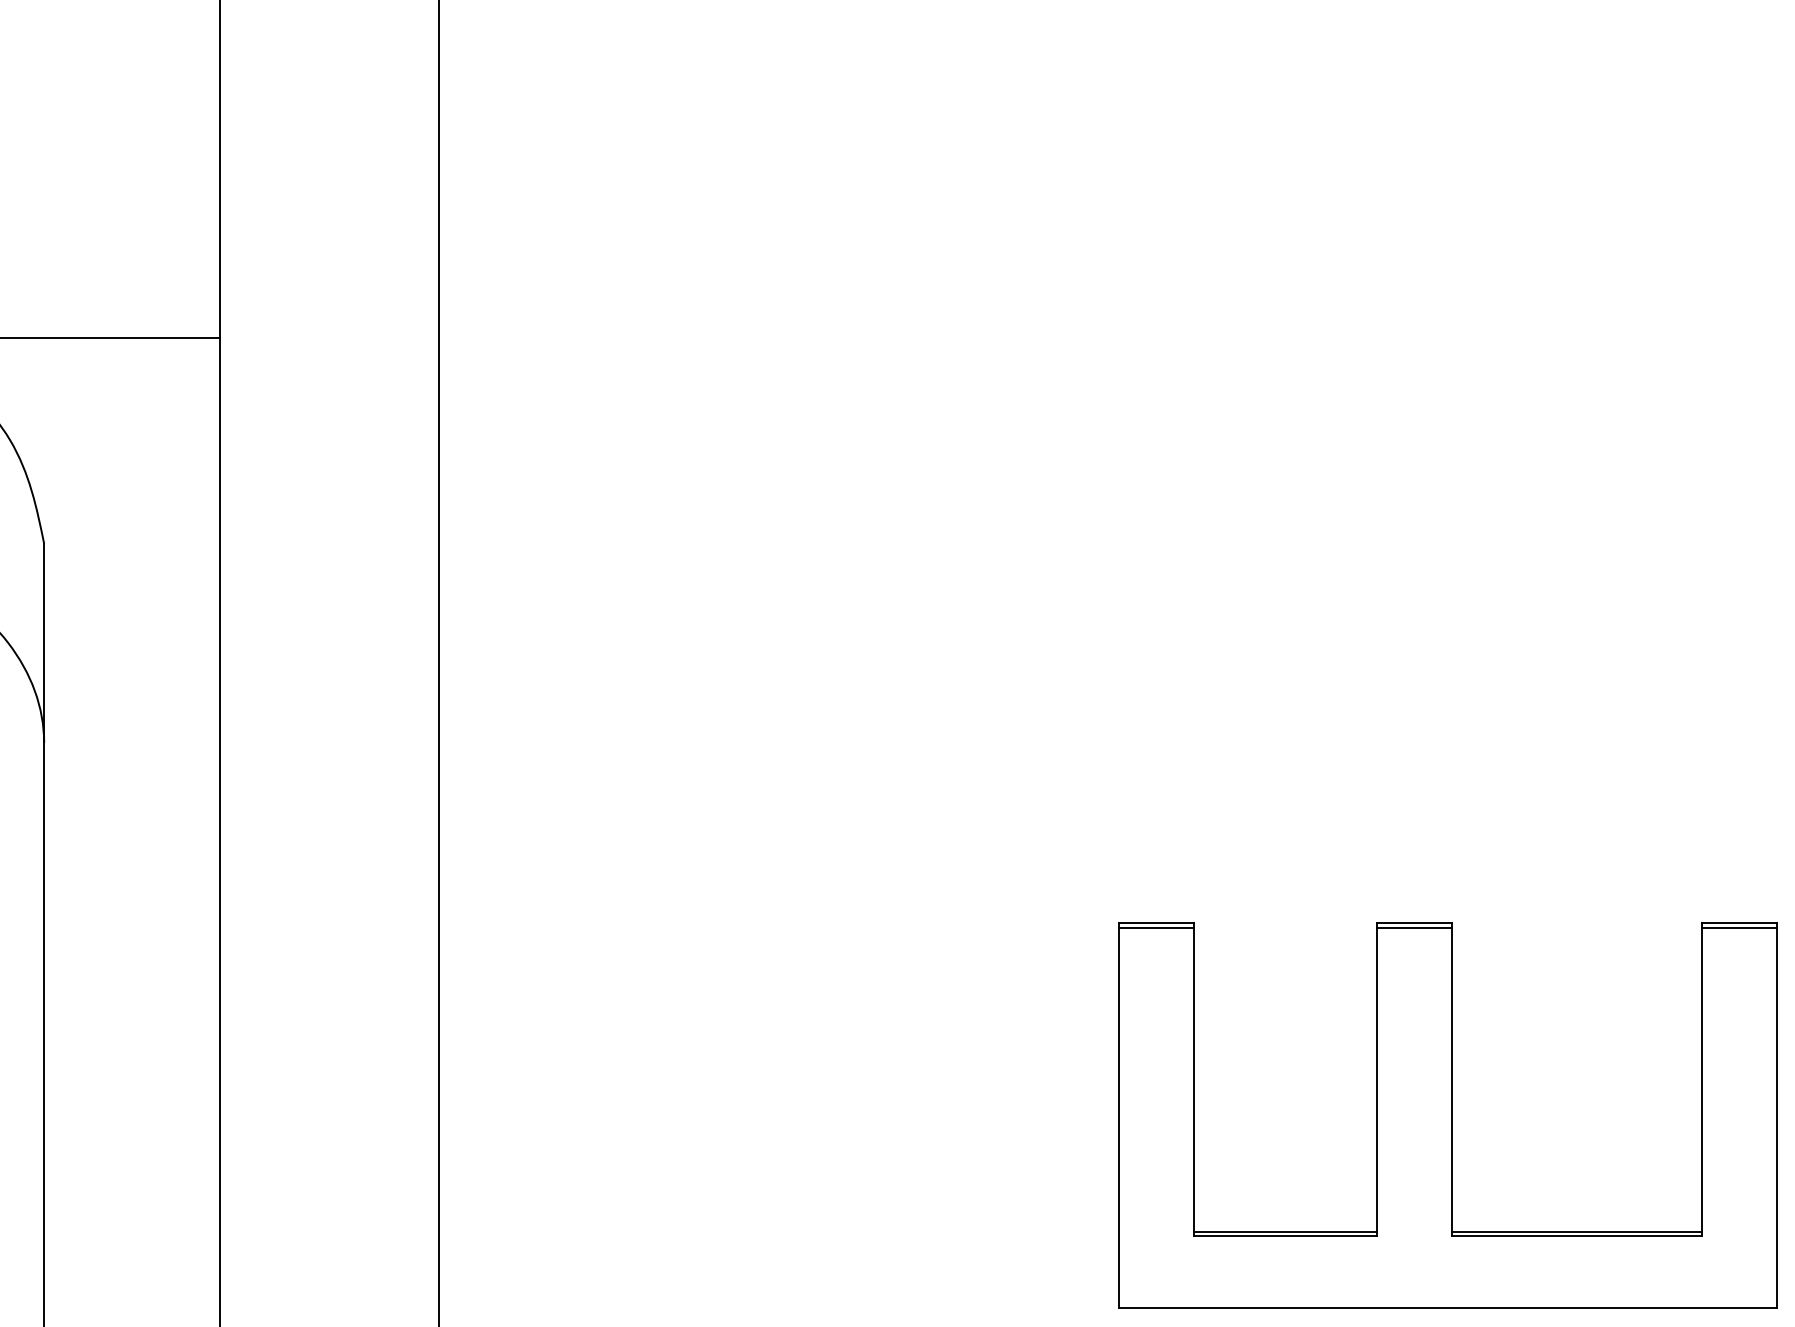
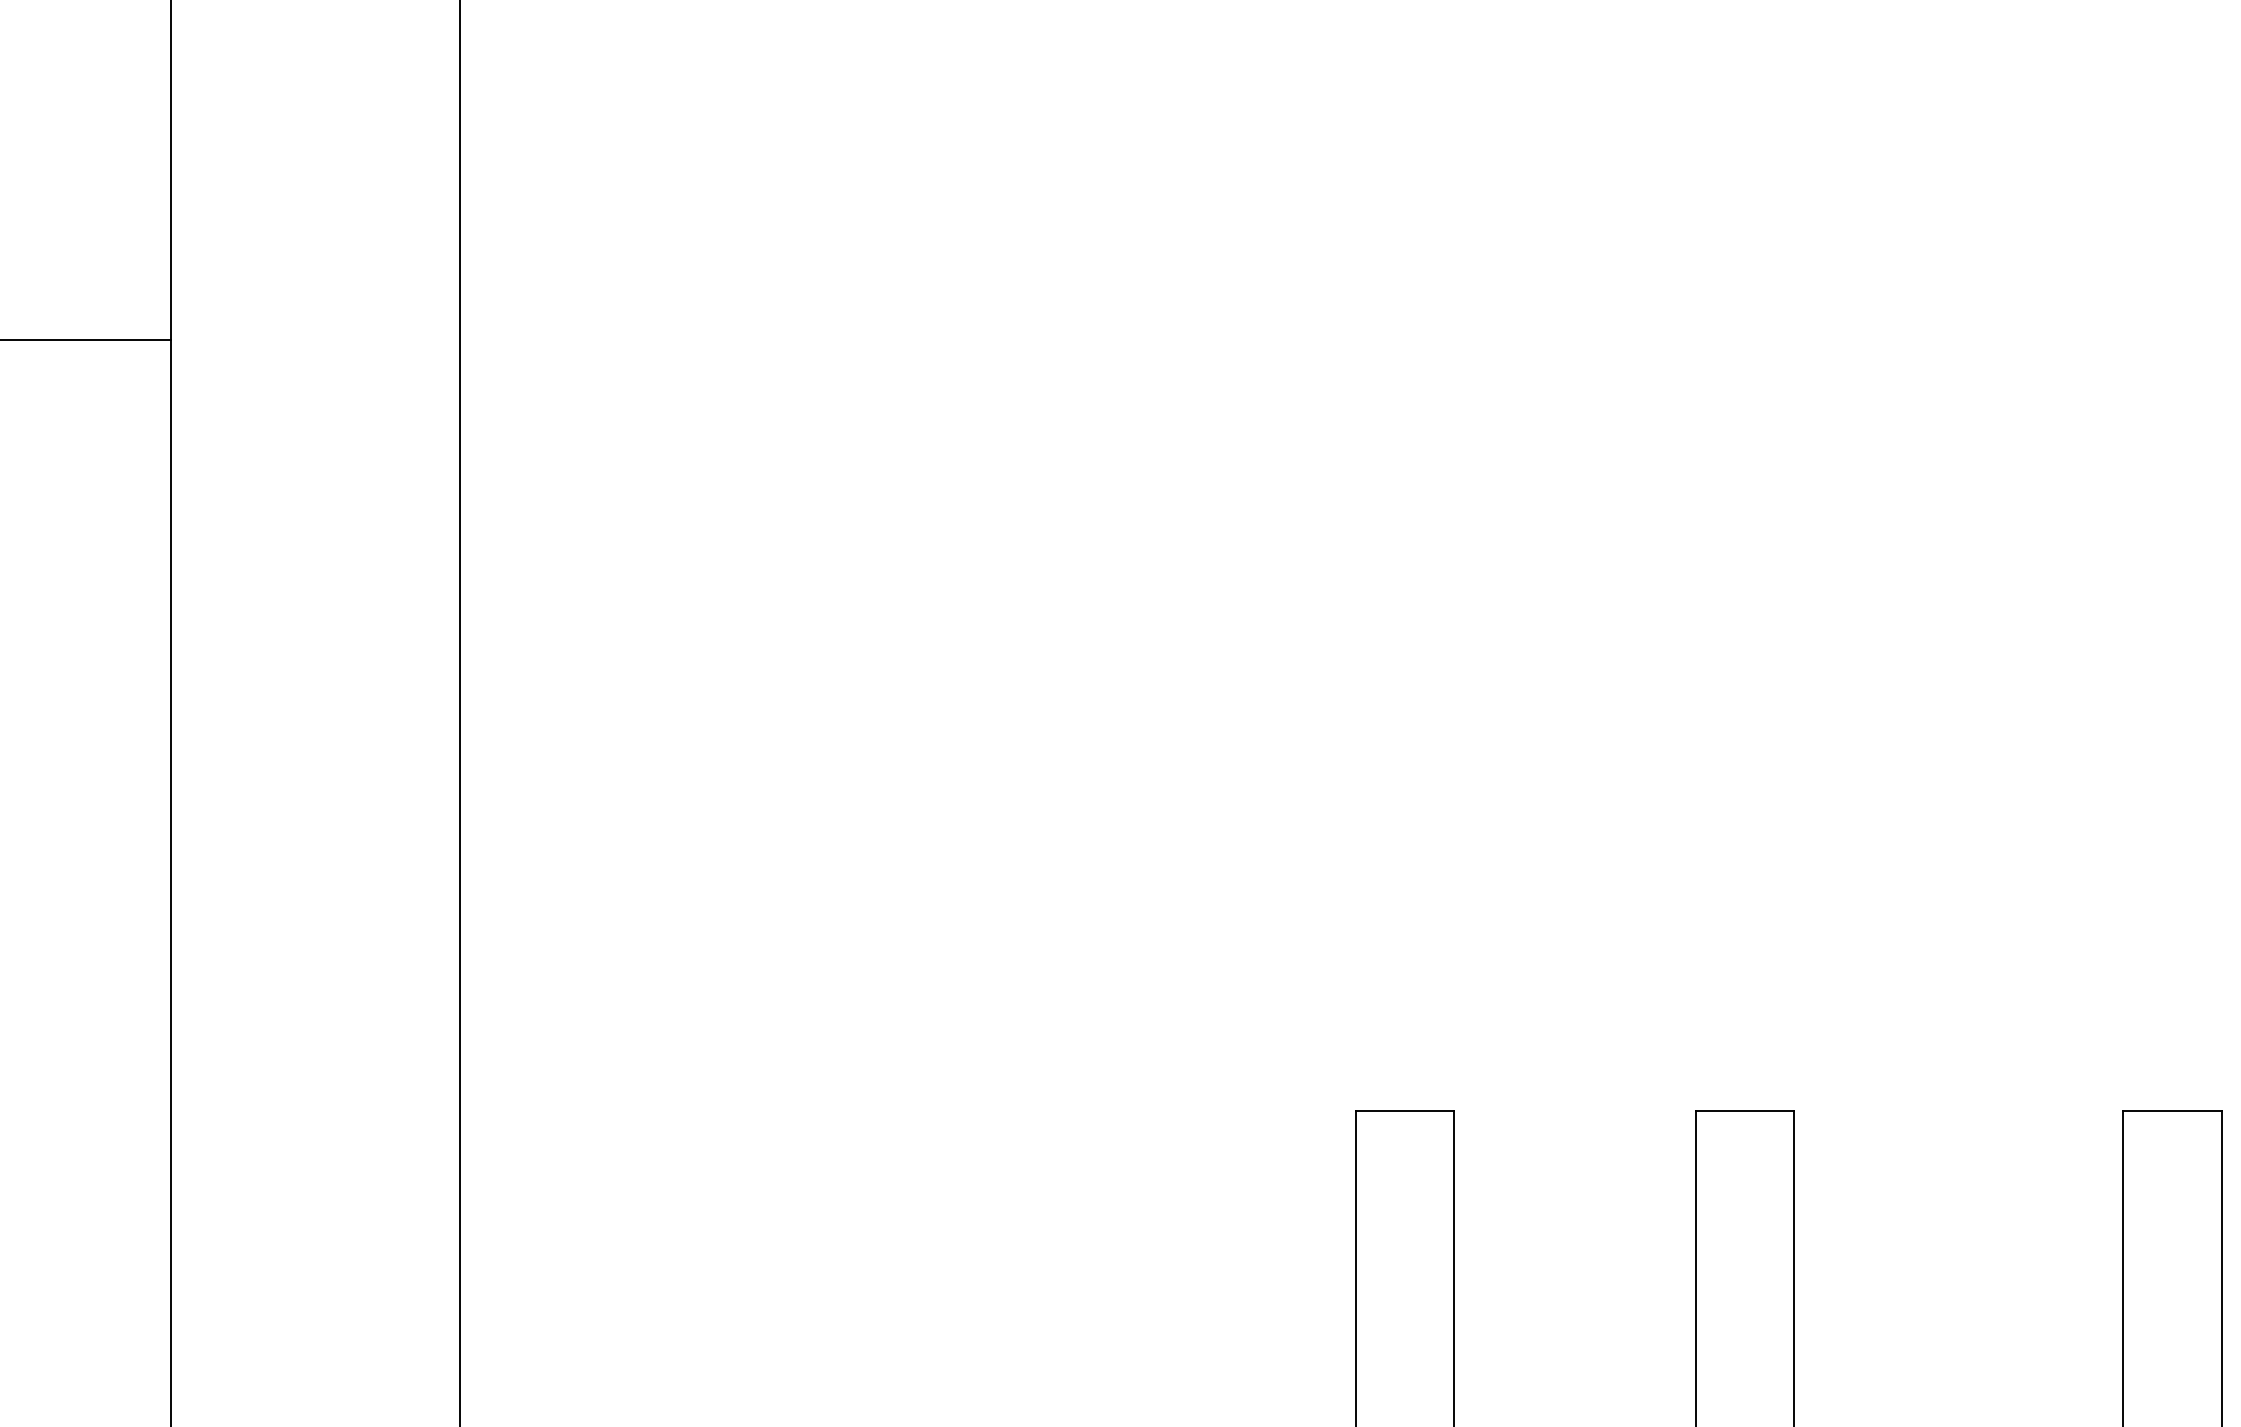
line: (1155, 928) -> (1404, 1117), removed
line: (1413, 928) -> (1743, 1117), removed
line: (1738, 928) -> (2171, 1117), removed

